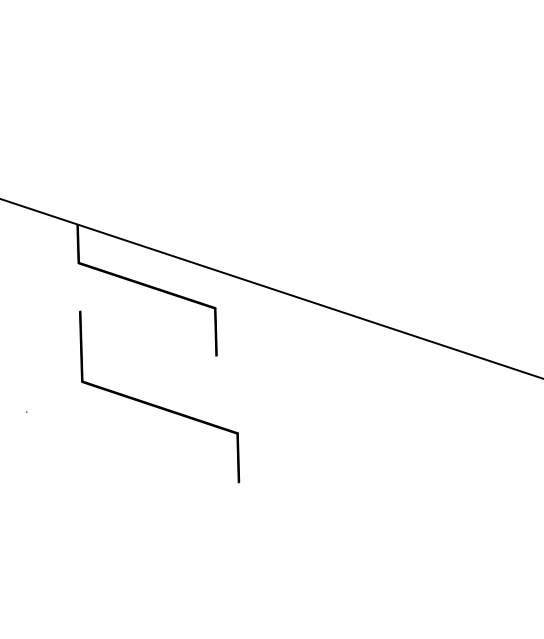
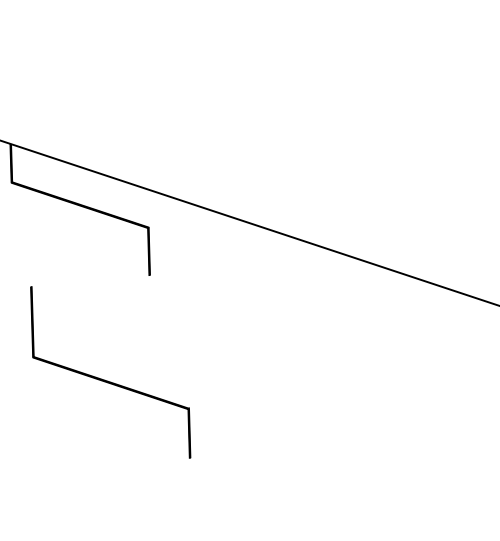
part: (155, 404) -> (106, 379), moved

